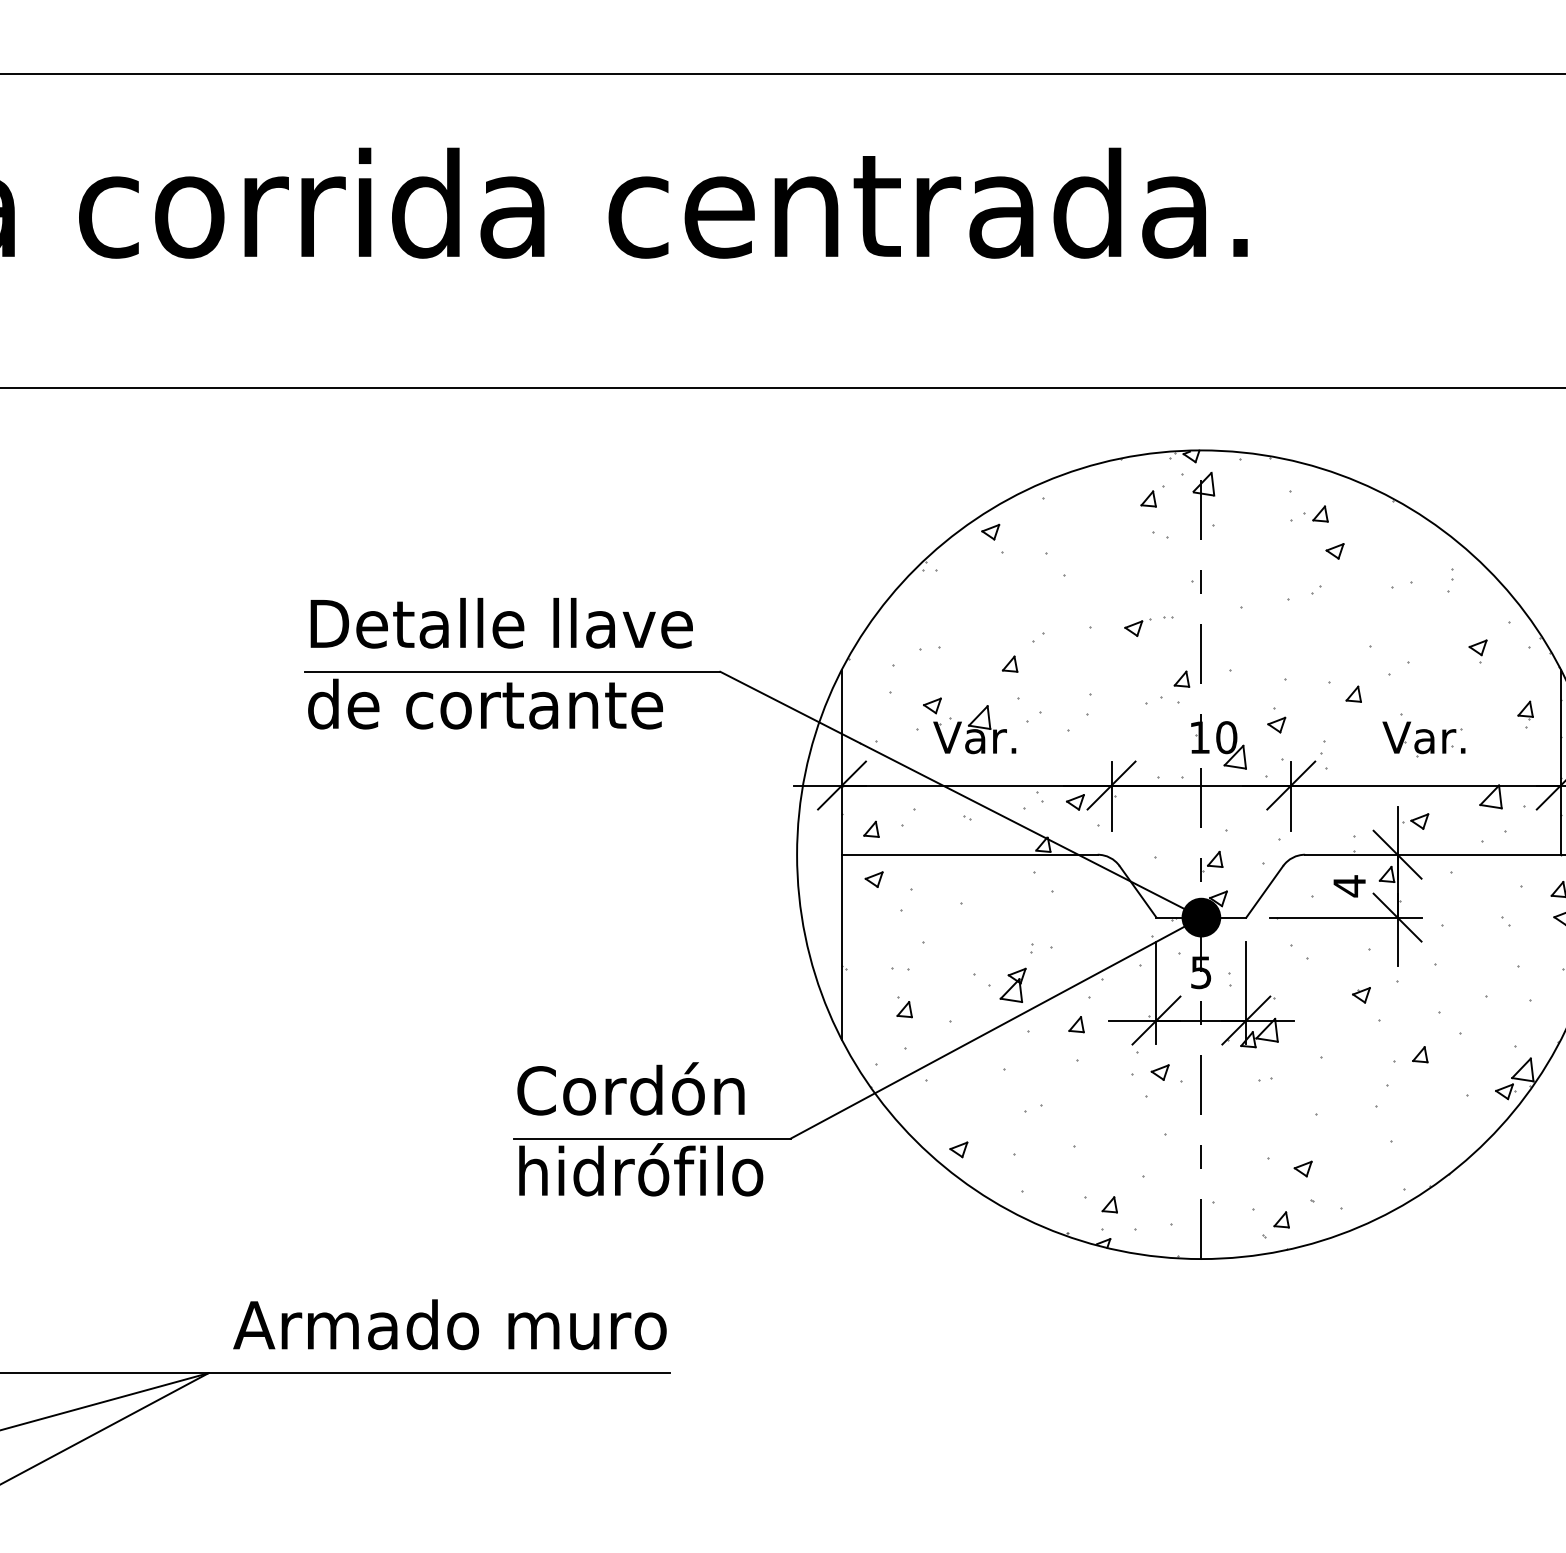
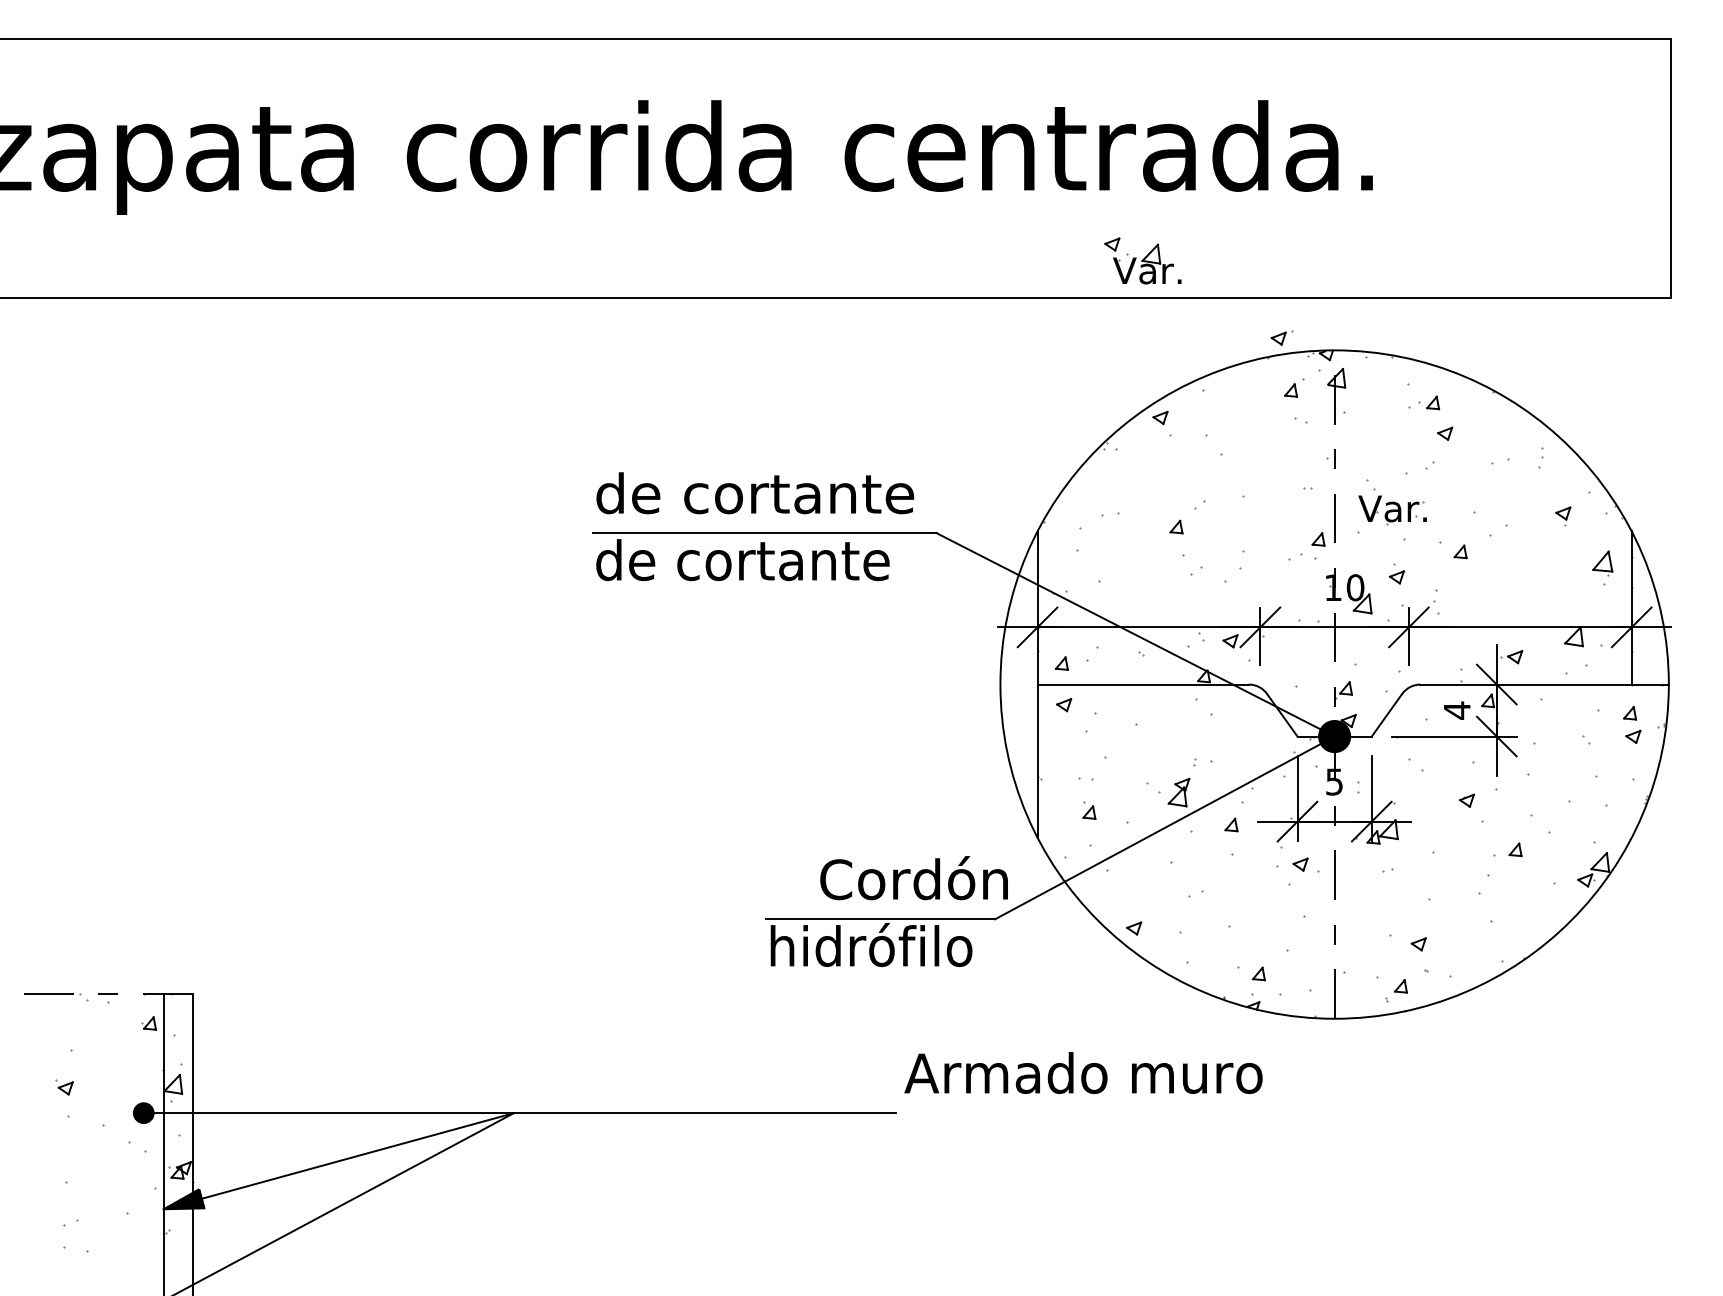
text: (500, 623) -> (755, 493), Detalle llave -> de cortante
part: (1137, 627) -> (1281, 337), moved
part: (1525, 714) -> (1602, 568), size x1.6
part: (968, 725) -> (1142, 260), moved
part: (1423, 734) -> (1392, 506), moved
text: (630, 1089) -> (913, 878), moved
text: (449, 1324) -> (1083, 1072), moved

